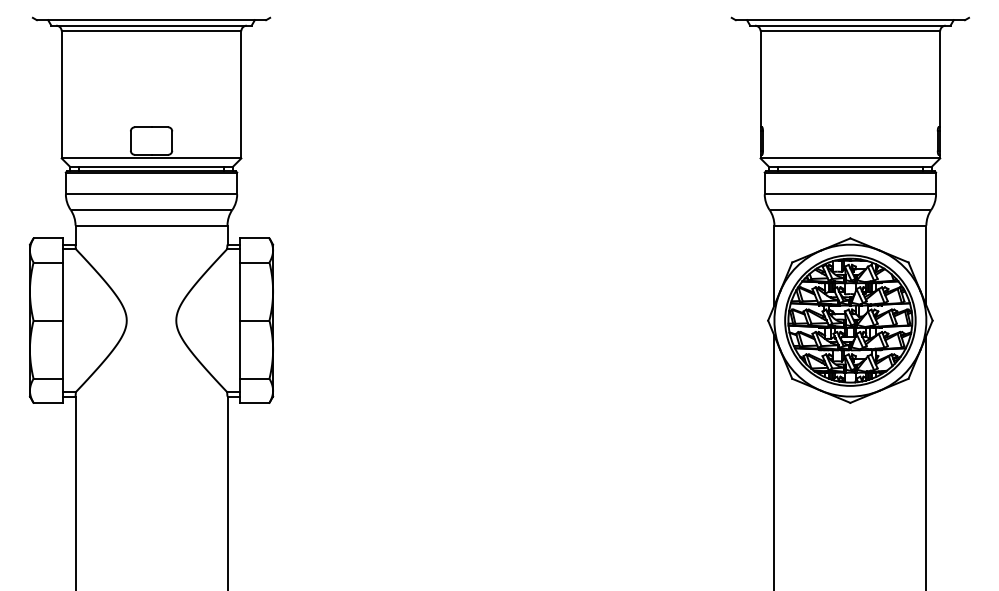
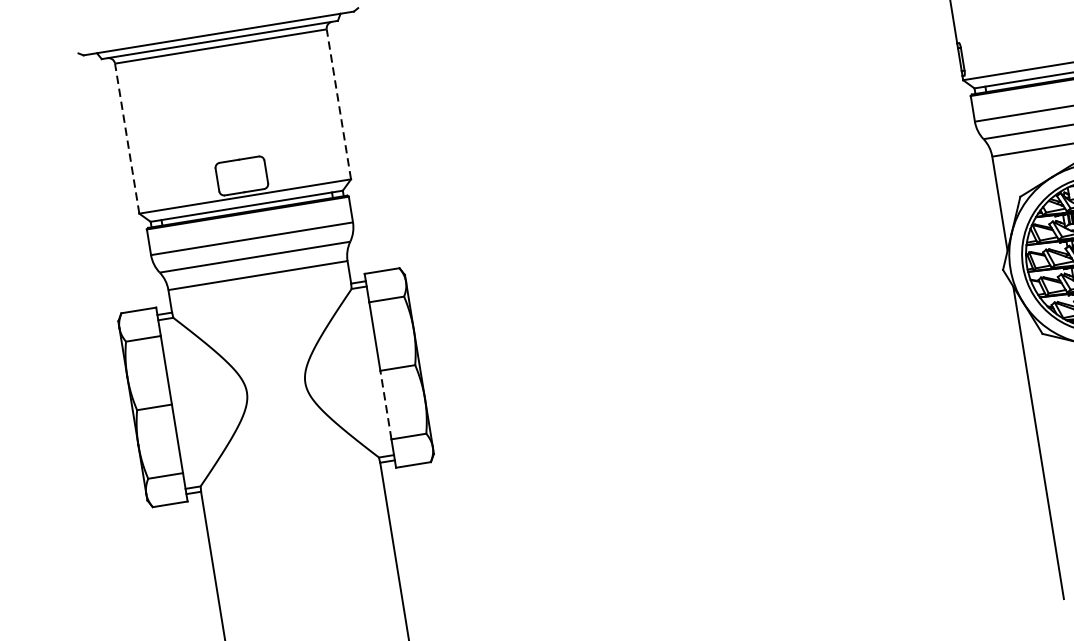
line: (61, 94) -> (126, 138), solid -> dashed
line: (241, 94) -> (339, 103), solid -> dashed
line: (239, 349) -> (385, 404), solid -> dashed

